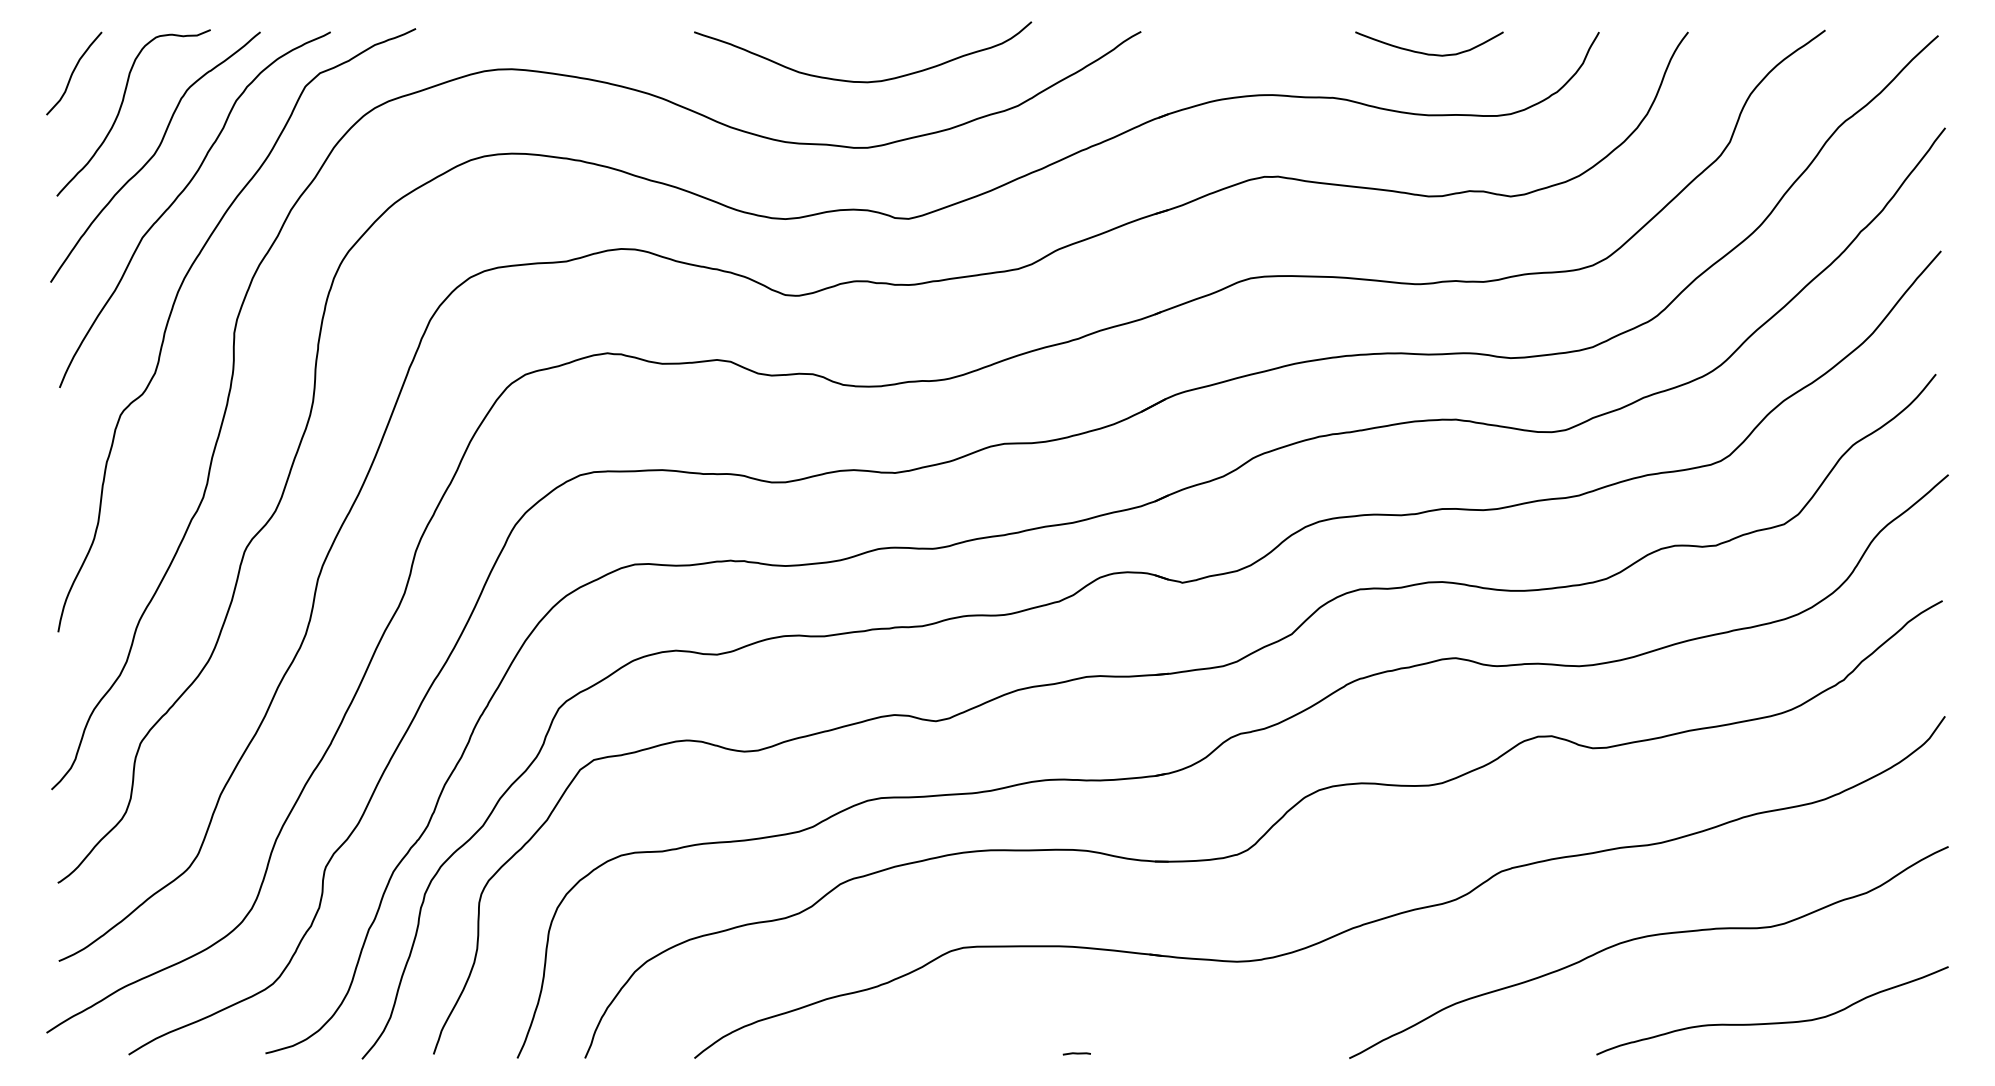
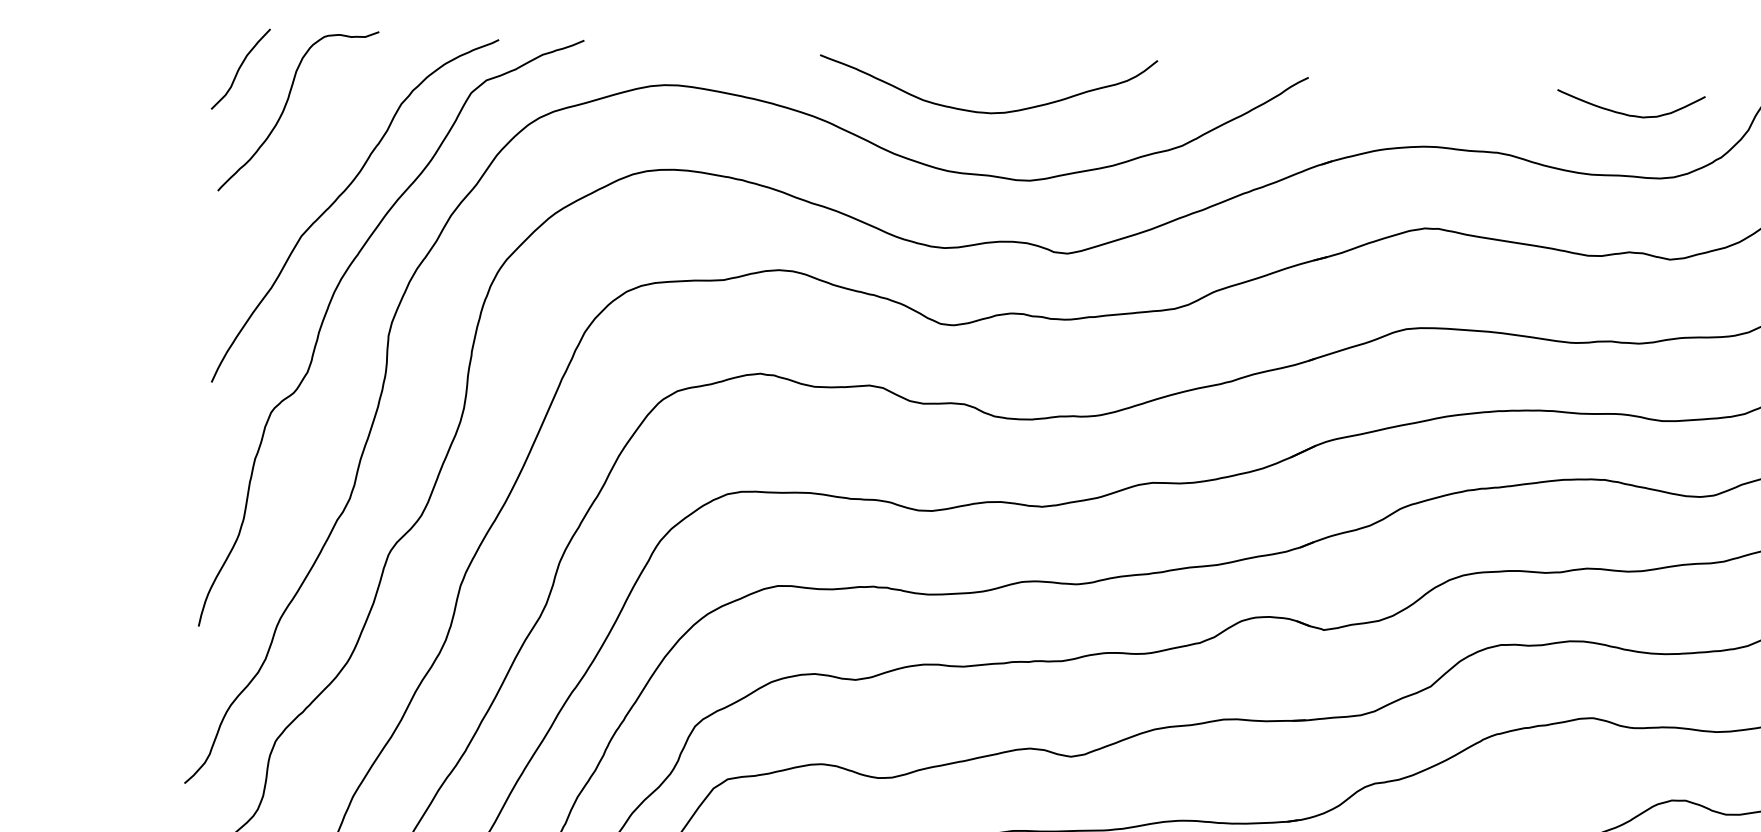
curve: (1429, 53) -> (1630, 114), moved
curve: (863, 81) -> (986, 112), moved
curve: (154, 155) -> (317, 154), removed

